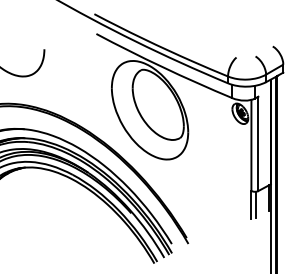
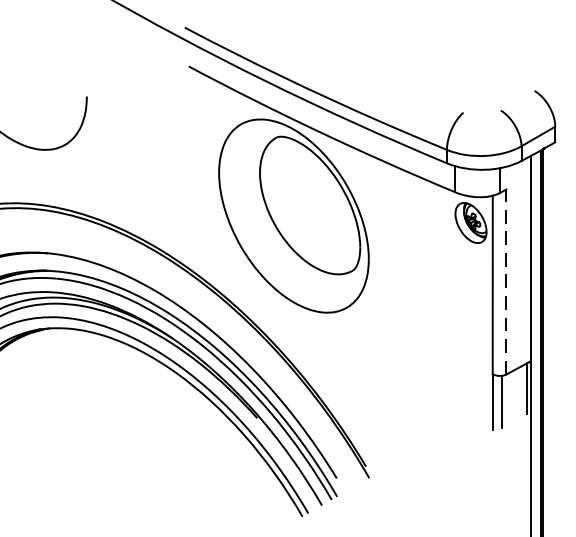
line: (258, 143) -> (506, 281), solid -> dashed

